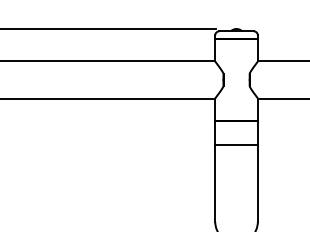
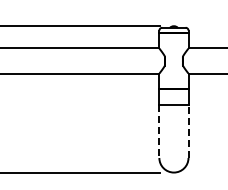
line: (257, 182) -> (188, 131), solid -> dashed
line: (215, 184) -> (159, 132), solid -> dashed

